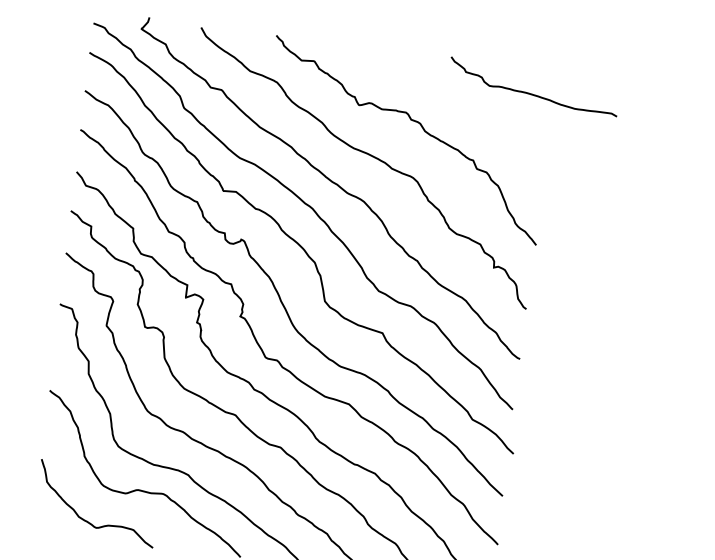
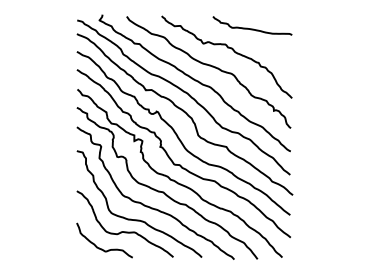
curve: (533, 92) -> (252, 28), moved

